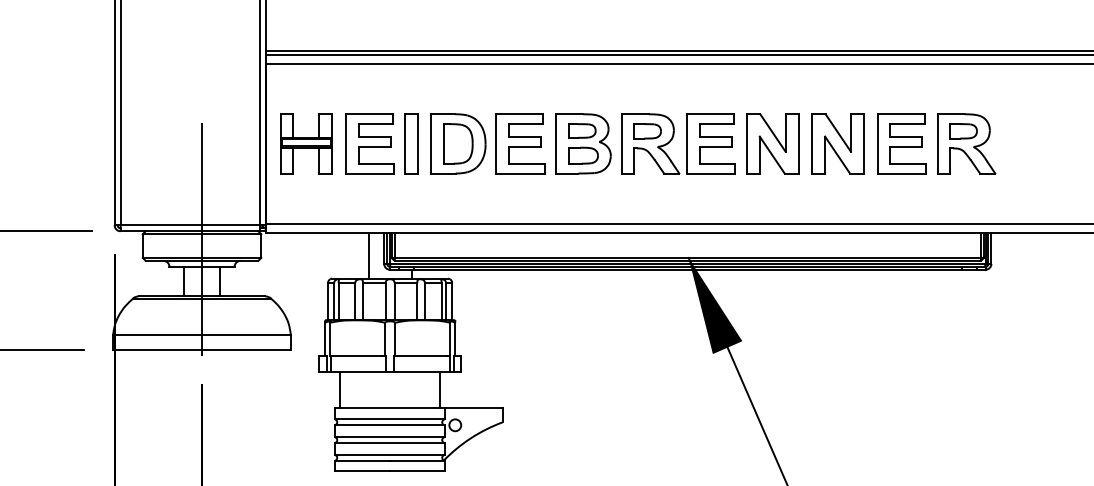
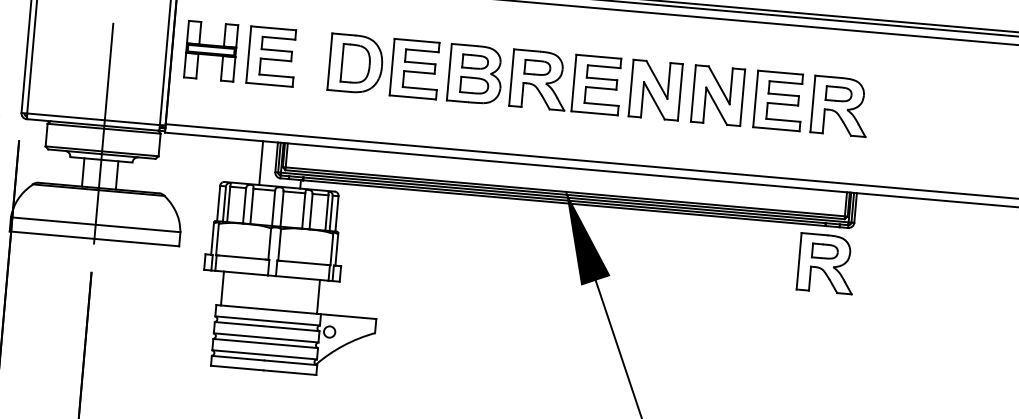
part: (411, 143) -> (311, 59), removed
part: (966, 308) -> (826, 263), added

